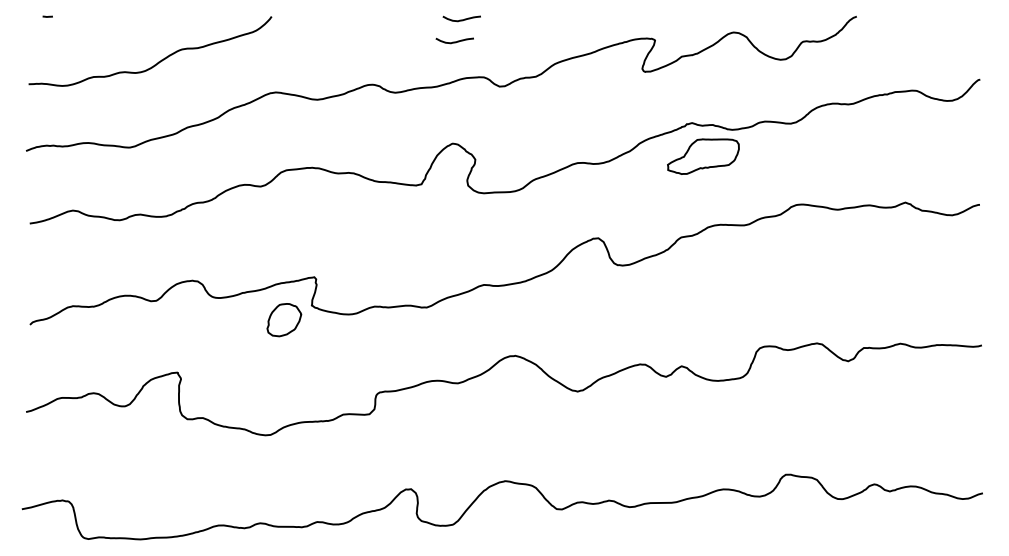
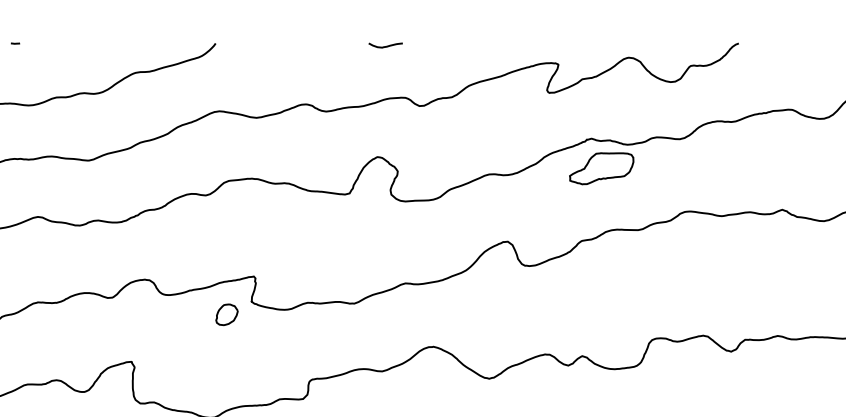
curve: (454, 41) -> (379, 65), removed
part: (284, 319) -> (227, 314), size x0.71

